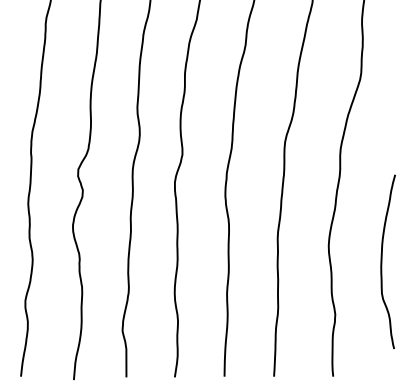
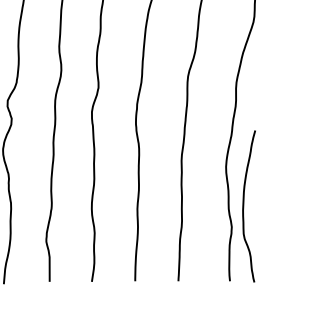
curve: (382, 261) -> (244, 206), moved

